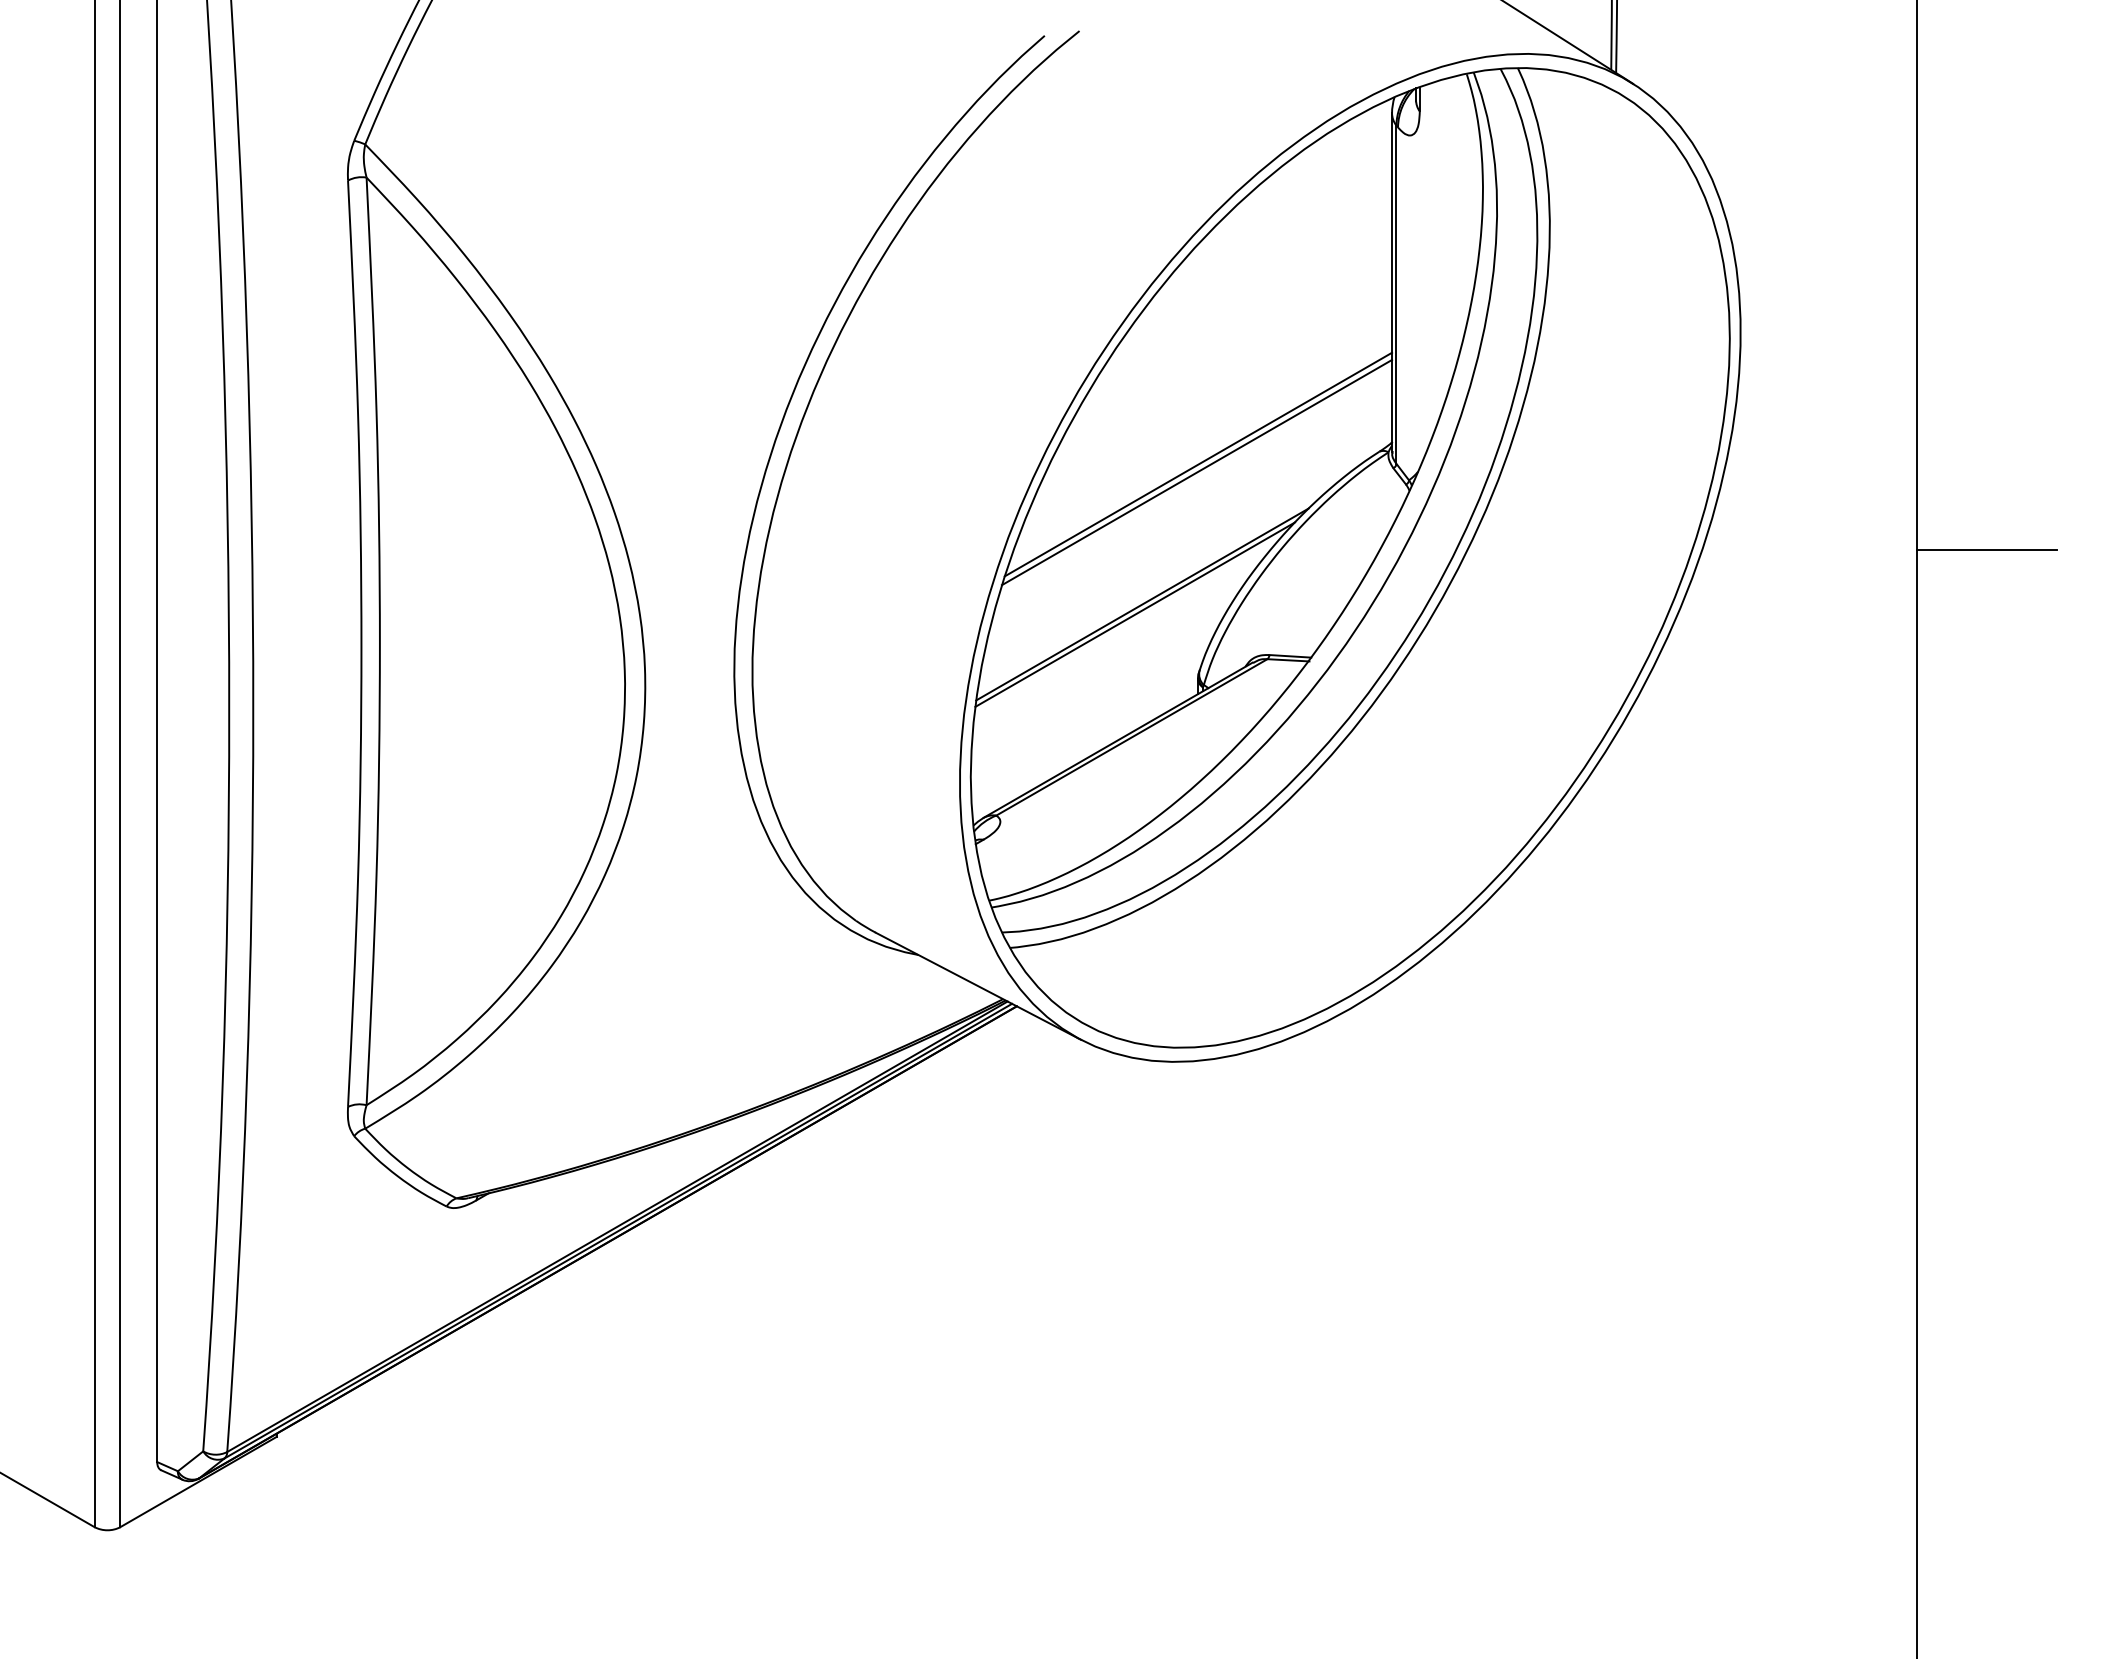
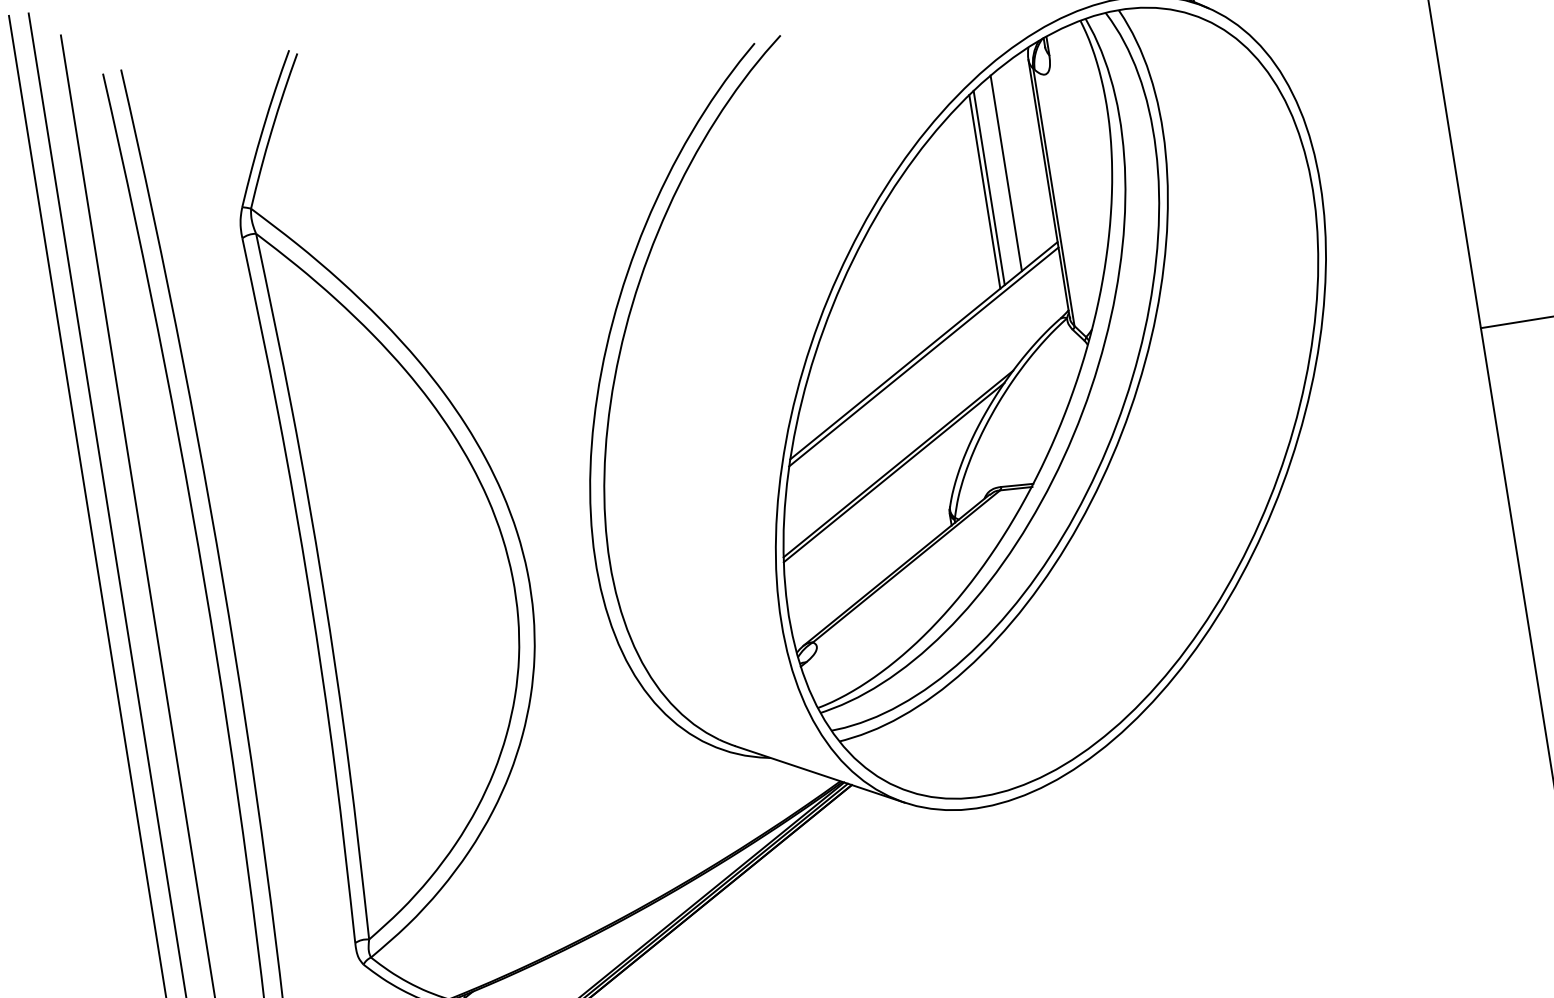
line: (1340, 253) -> (1006, 172), added
line: (1315, 268) -> (989, 187), added
line: (1309, 273) -> (985, 191), added

